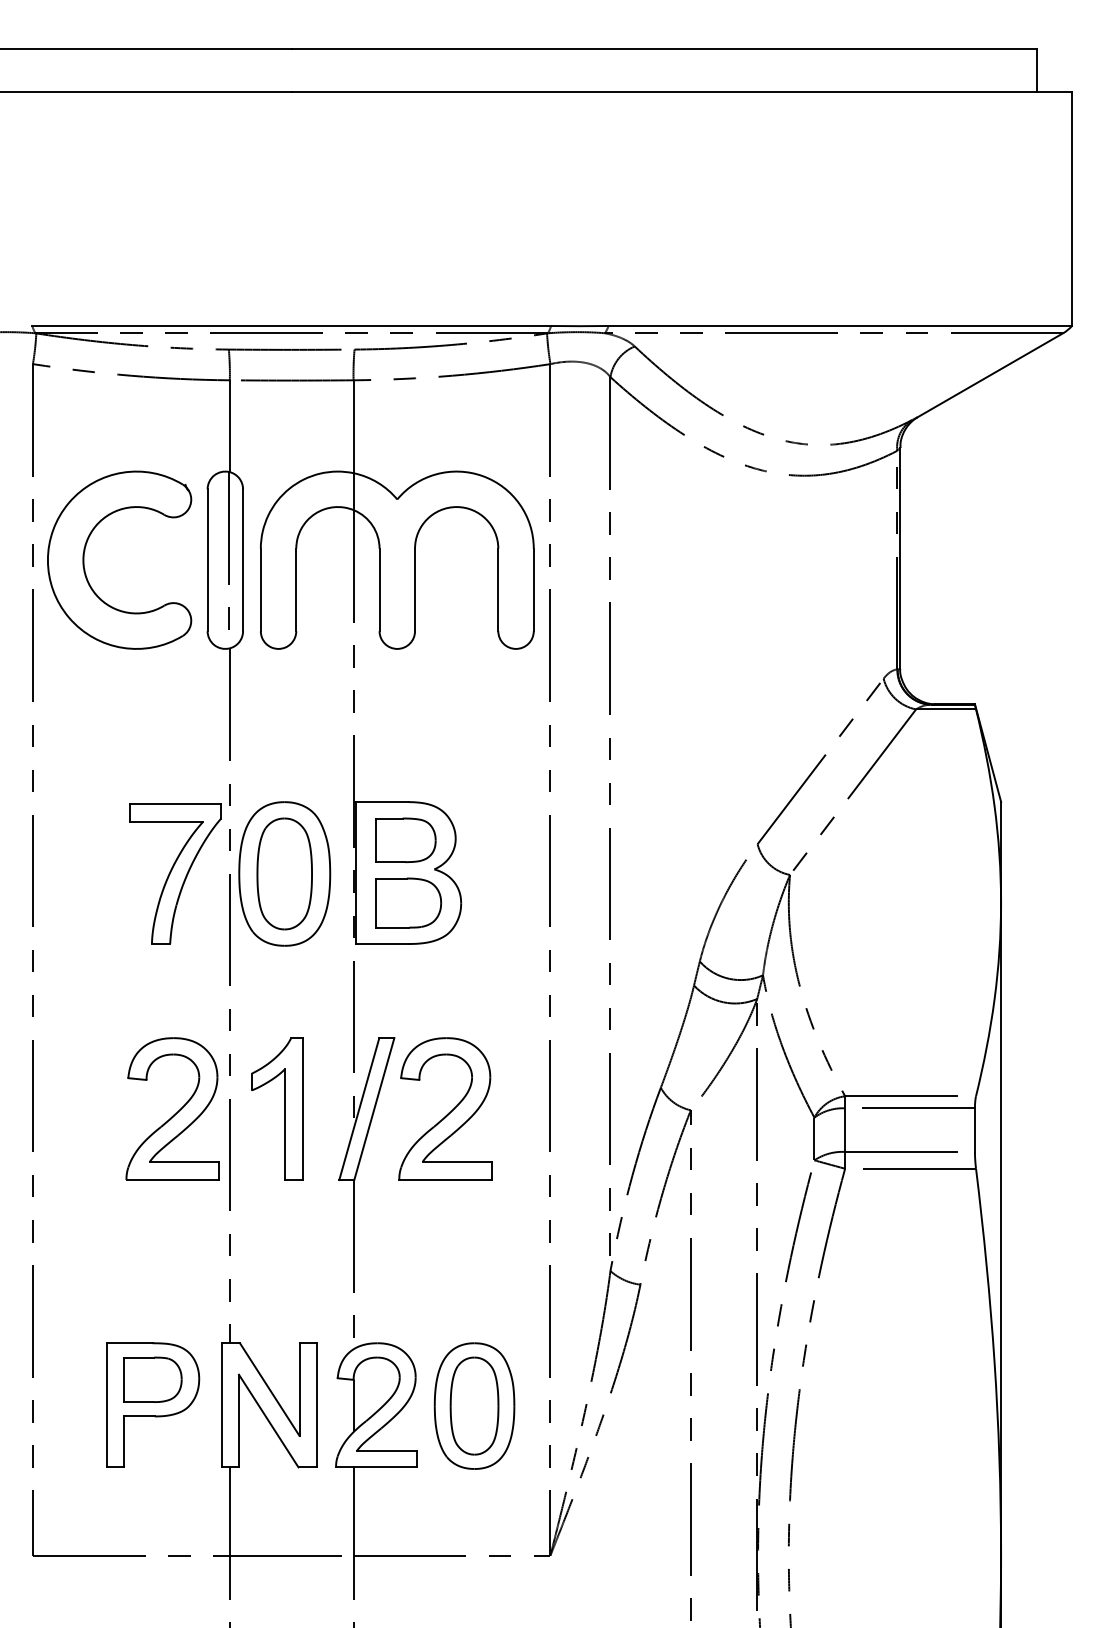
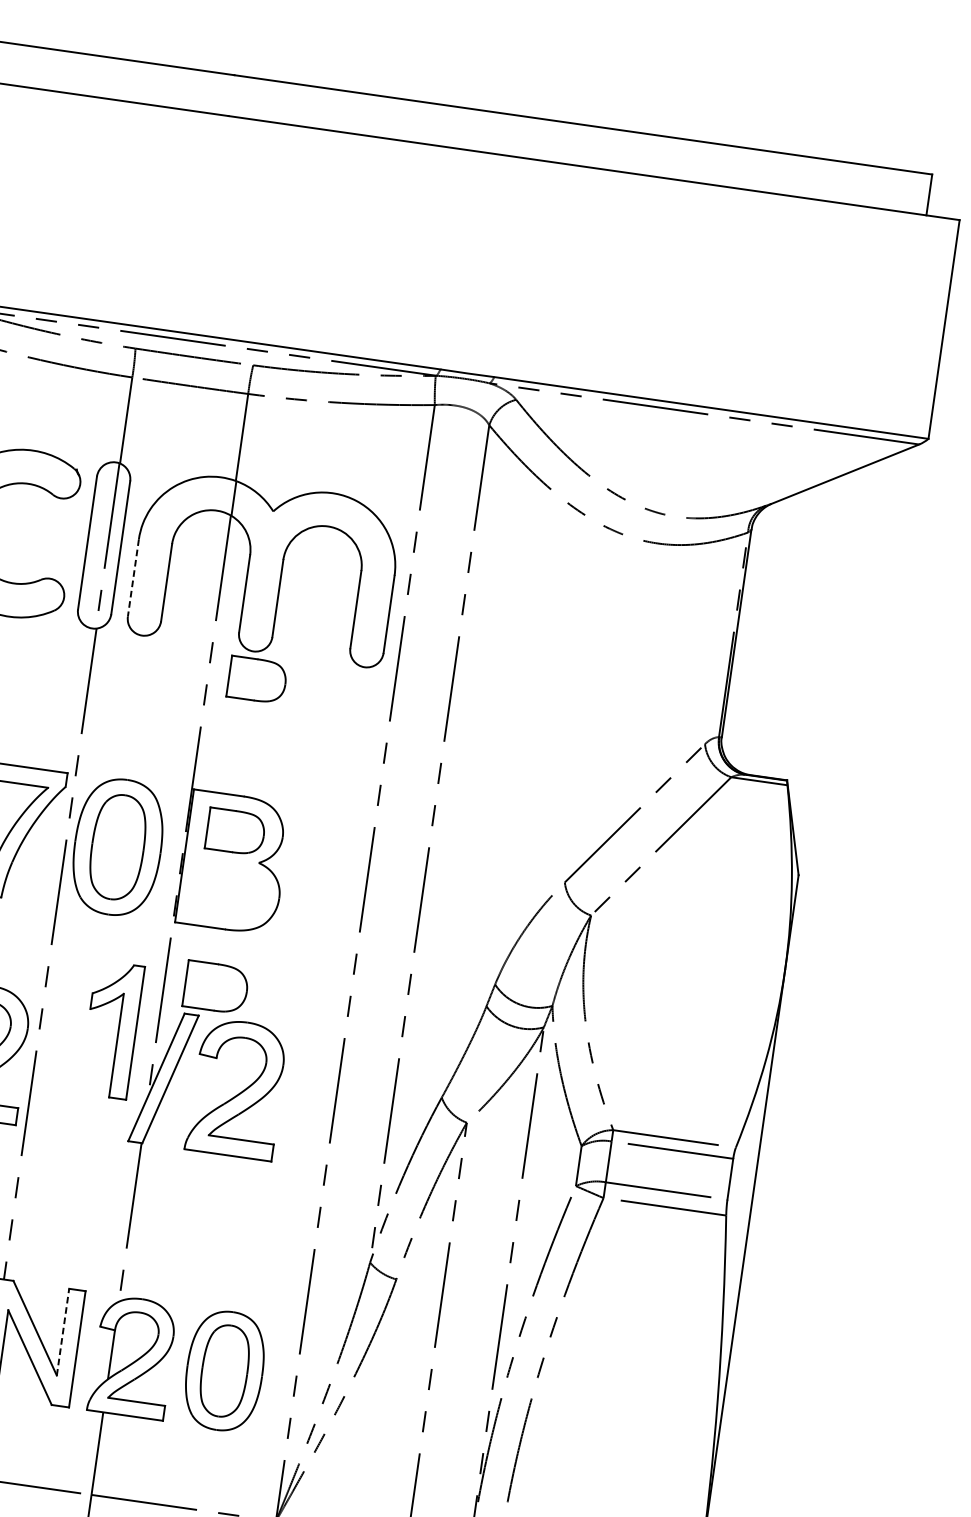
line: (260, 590) -> (133, 578), solid -> dashed
part: (405, 677) -> (257, 679), added
part: (408, 902) -> (216, 986), moved
part: (284, 1108) -> (118, 1030), moved
line: (299, 1389) -> (63, 1332), solid -> dashed

